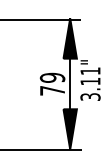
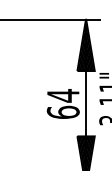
text: (52, 83) -> (63, 103), 79 -> 64

